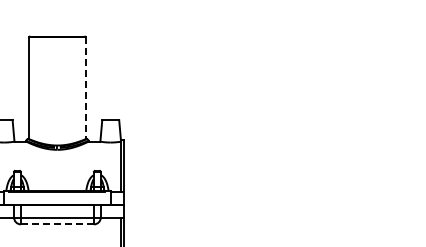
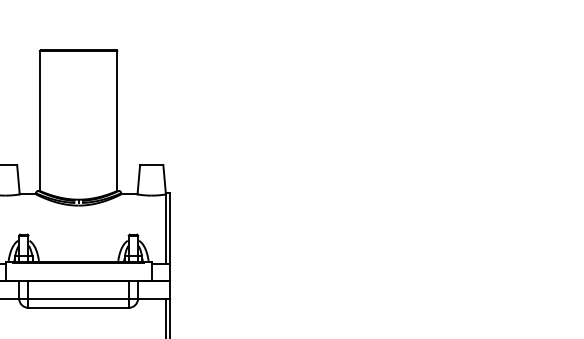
line: (85, 88) -> (117, 121), dashed -> solid
line: (57, 224) -> (78, 308), dashed -> solid

